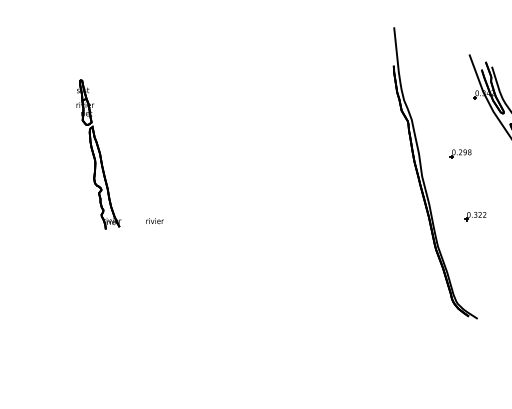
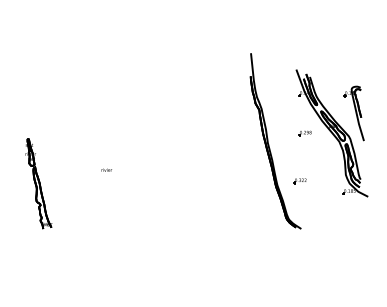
part: (98, 153) -> (38, 183), moved
part: (459, 153) -> (304, 133), moved
part: (474, 216) -> (299, 181), moved

